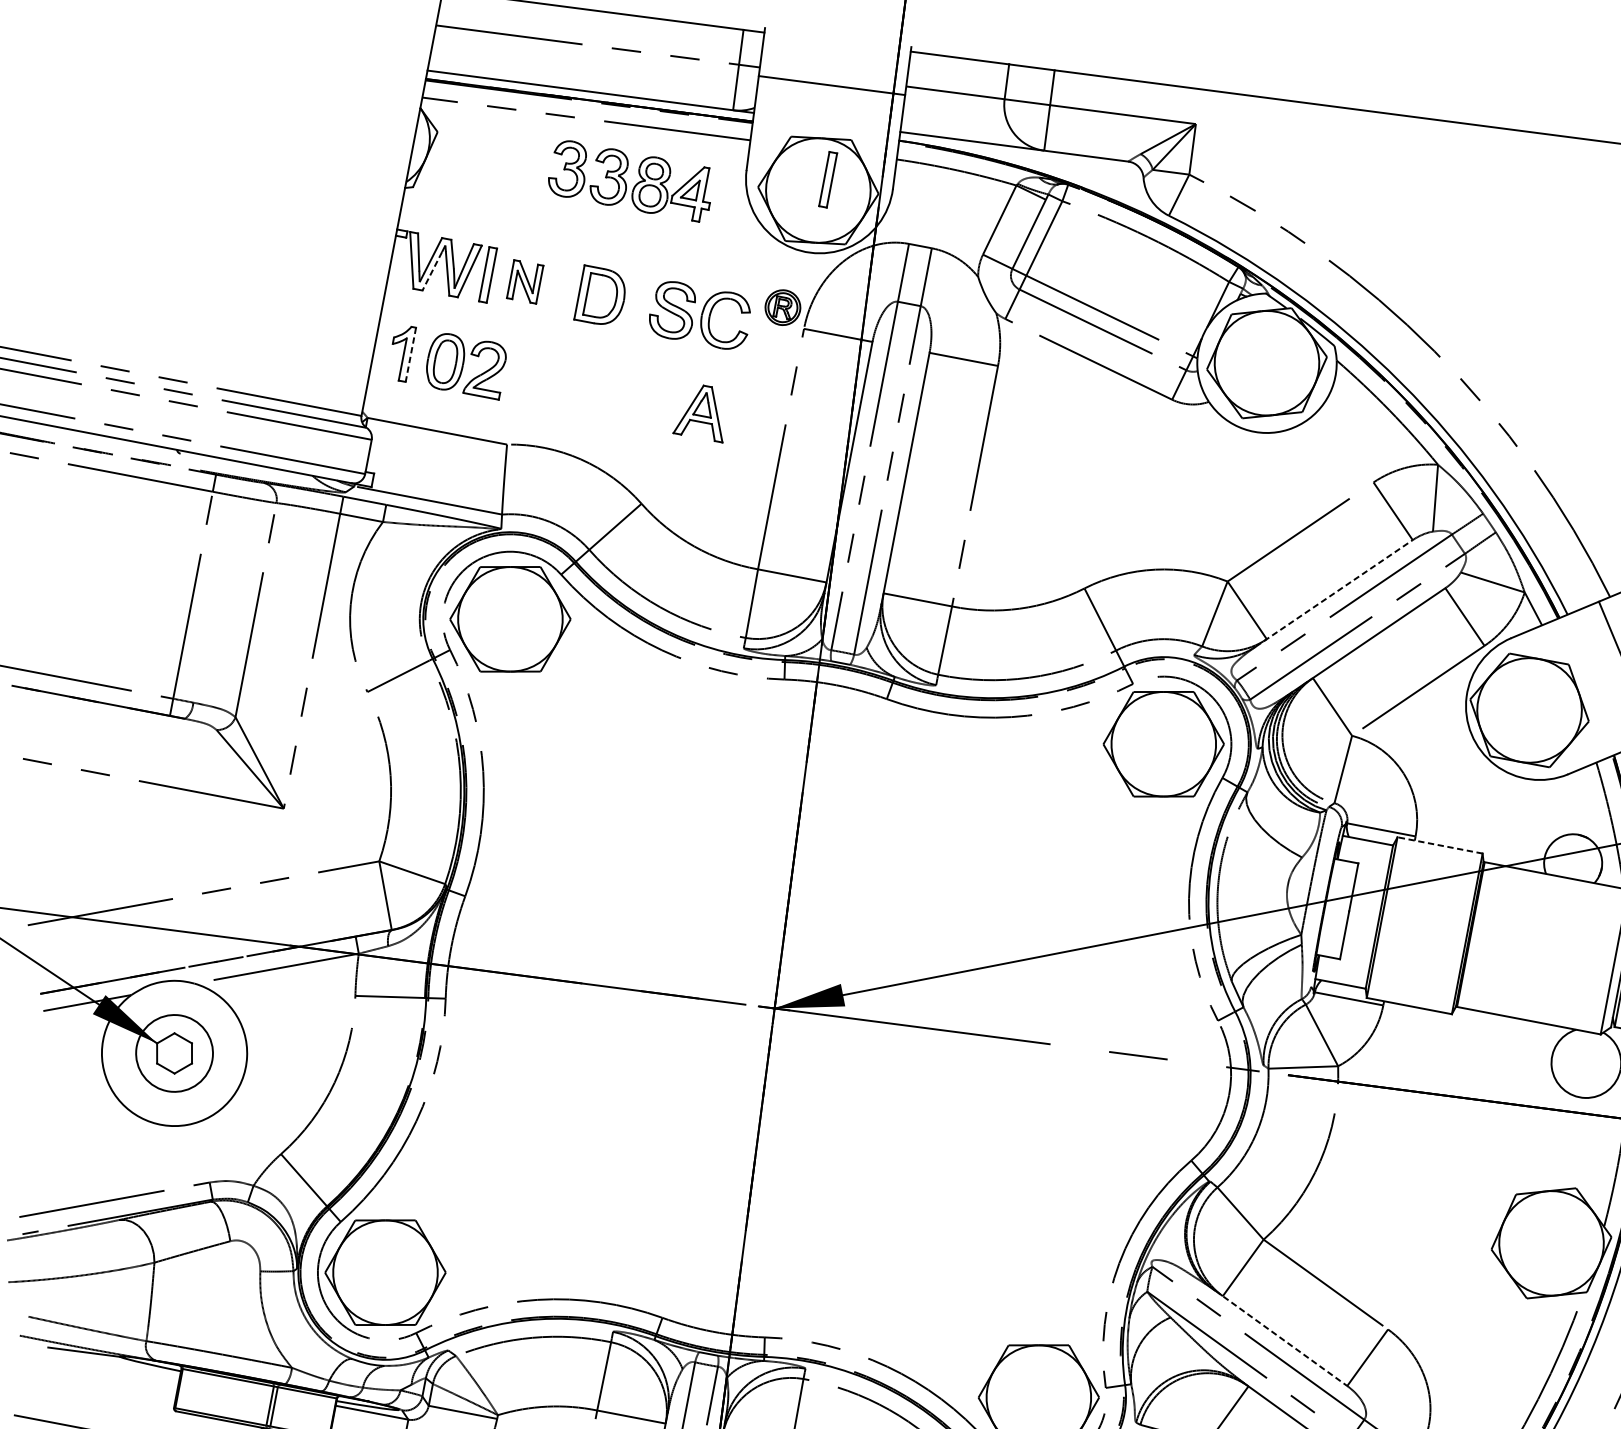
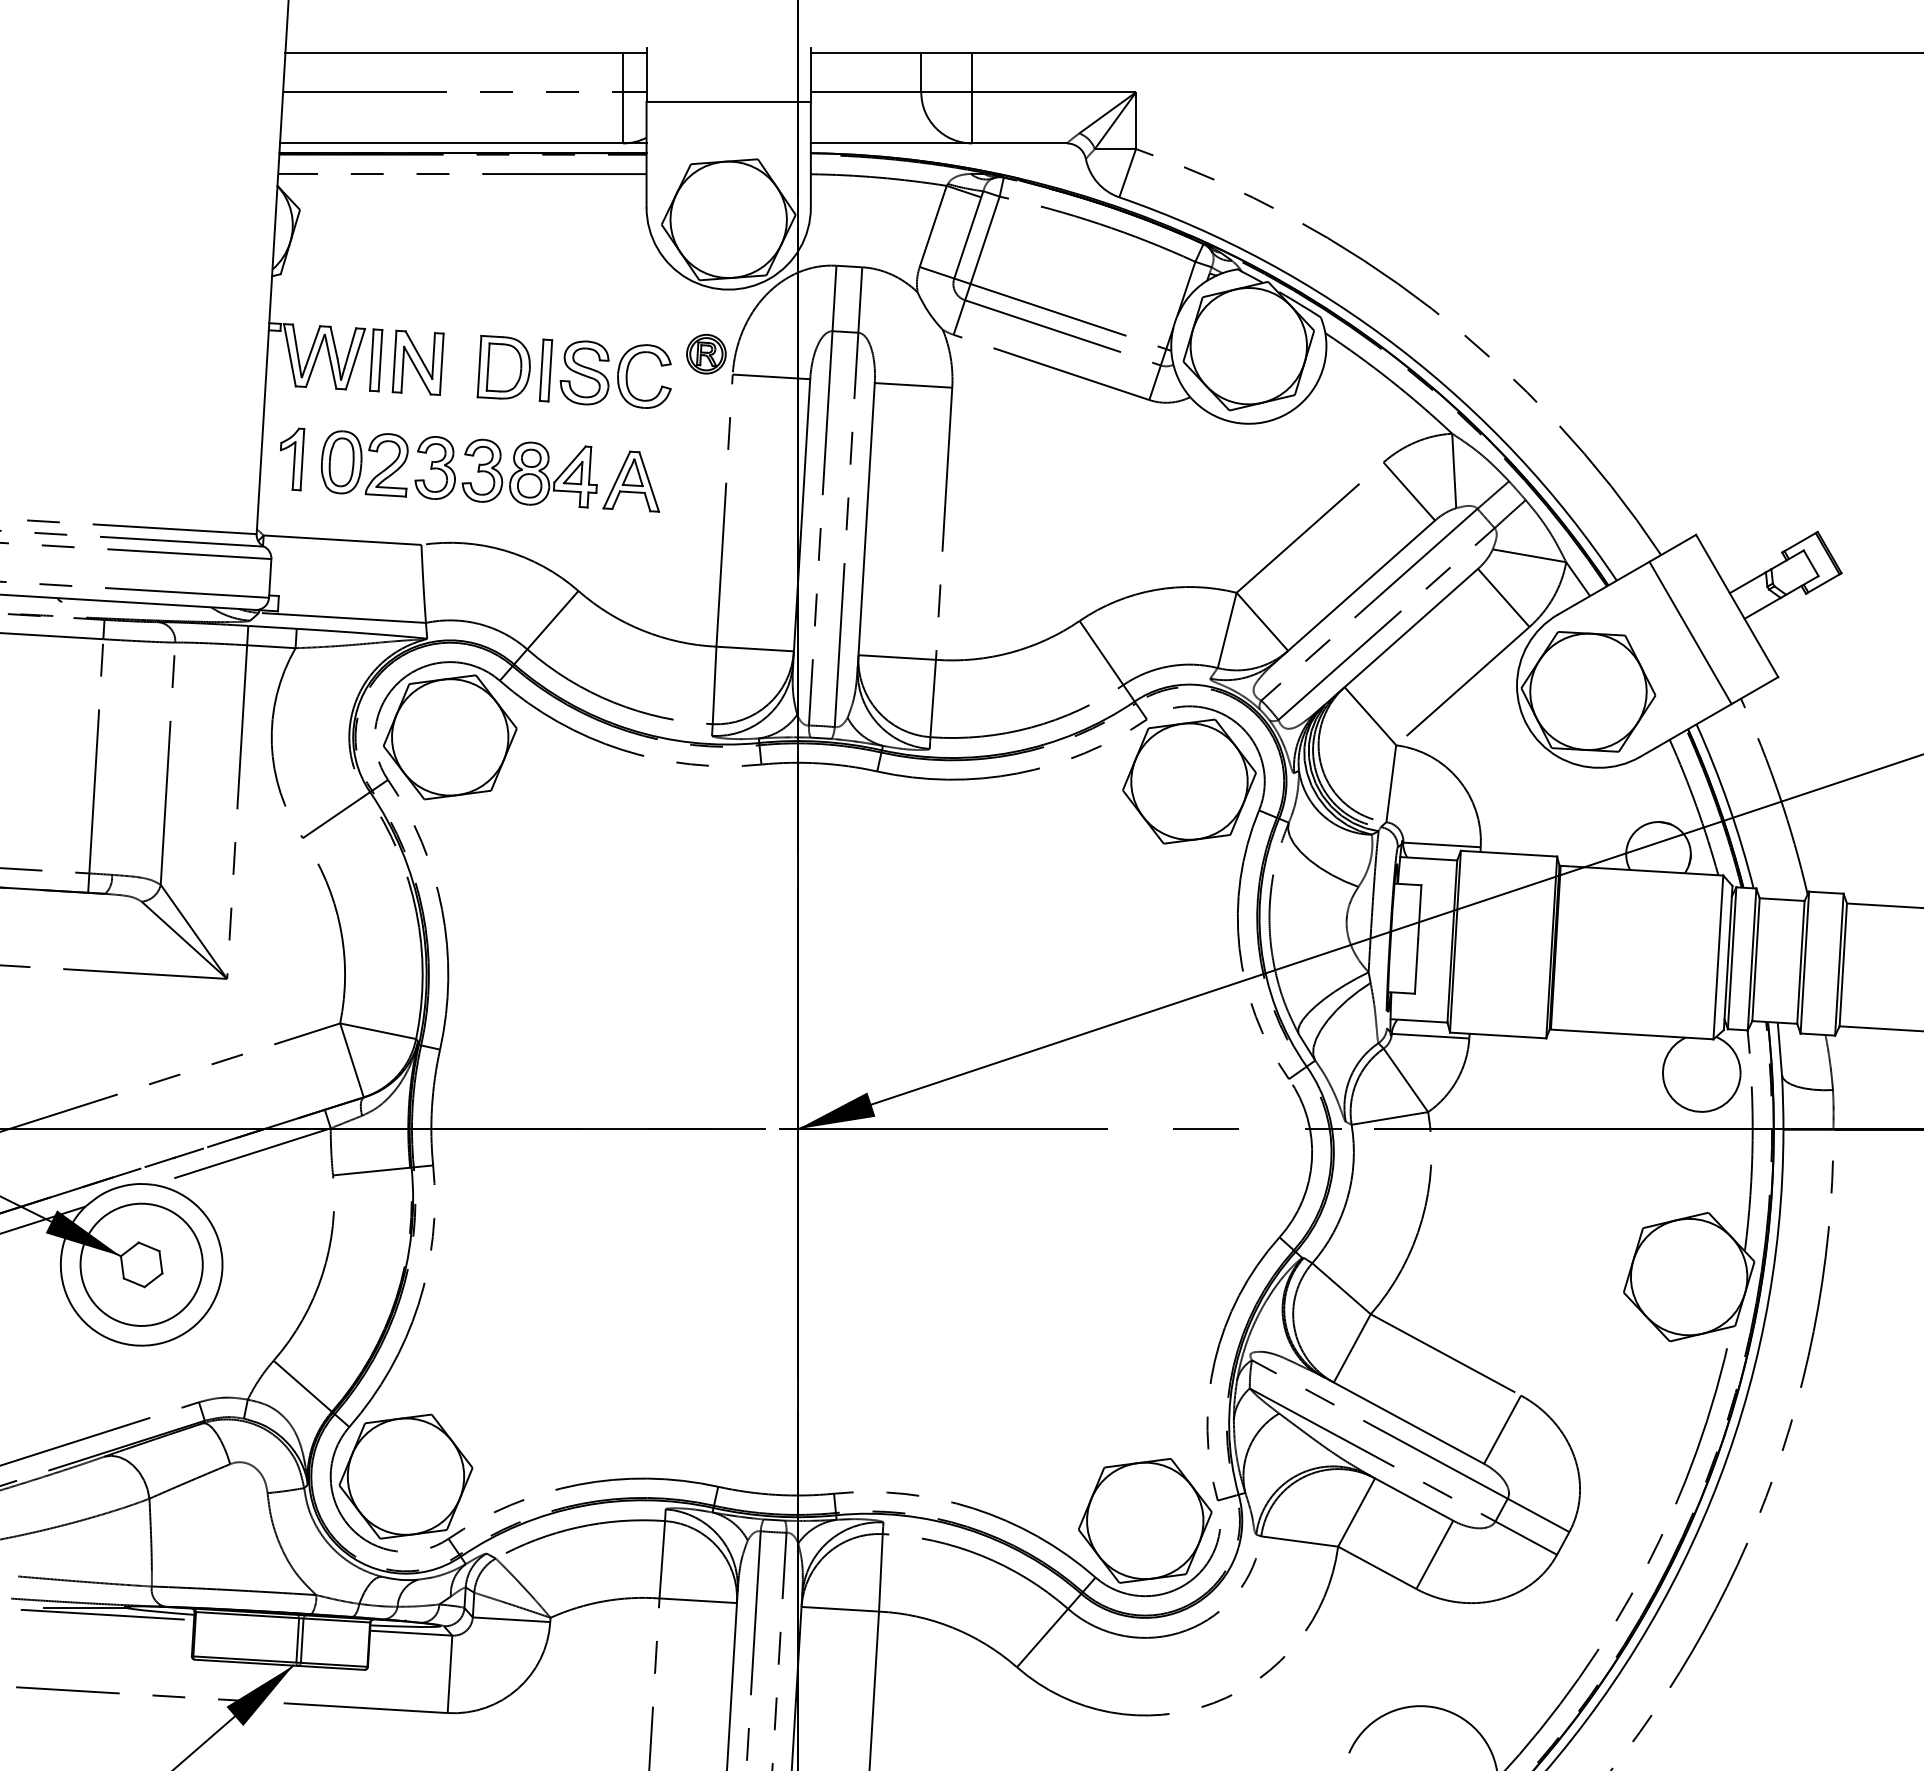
part: (827, 179) -> (545, 370), moved
part: (630, 181) -> (505, 472), moved
line: (432, 271) -> (314, 364), dashed -> solid
part: (524, 281) -> (417, 362), size x1.43
line: (410, 354) -> (302, 459), dashed -> solid
line: (1334, 593) -> (1356, 590), dashed -> solid
line: (1439, 845) -> (1508, 853), dashed -> solid
circle: (174, 1053) -> (141, 1264), size x1.43
line: (1281, 1338) -> (1404, 1420), dashed -> solid
line: (103, 1360) -> (107, 1614), added

